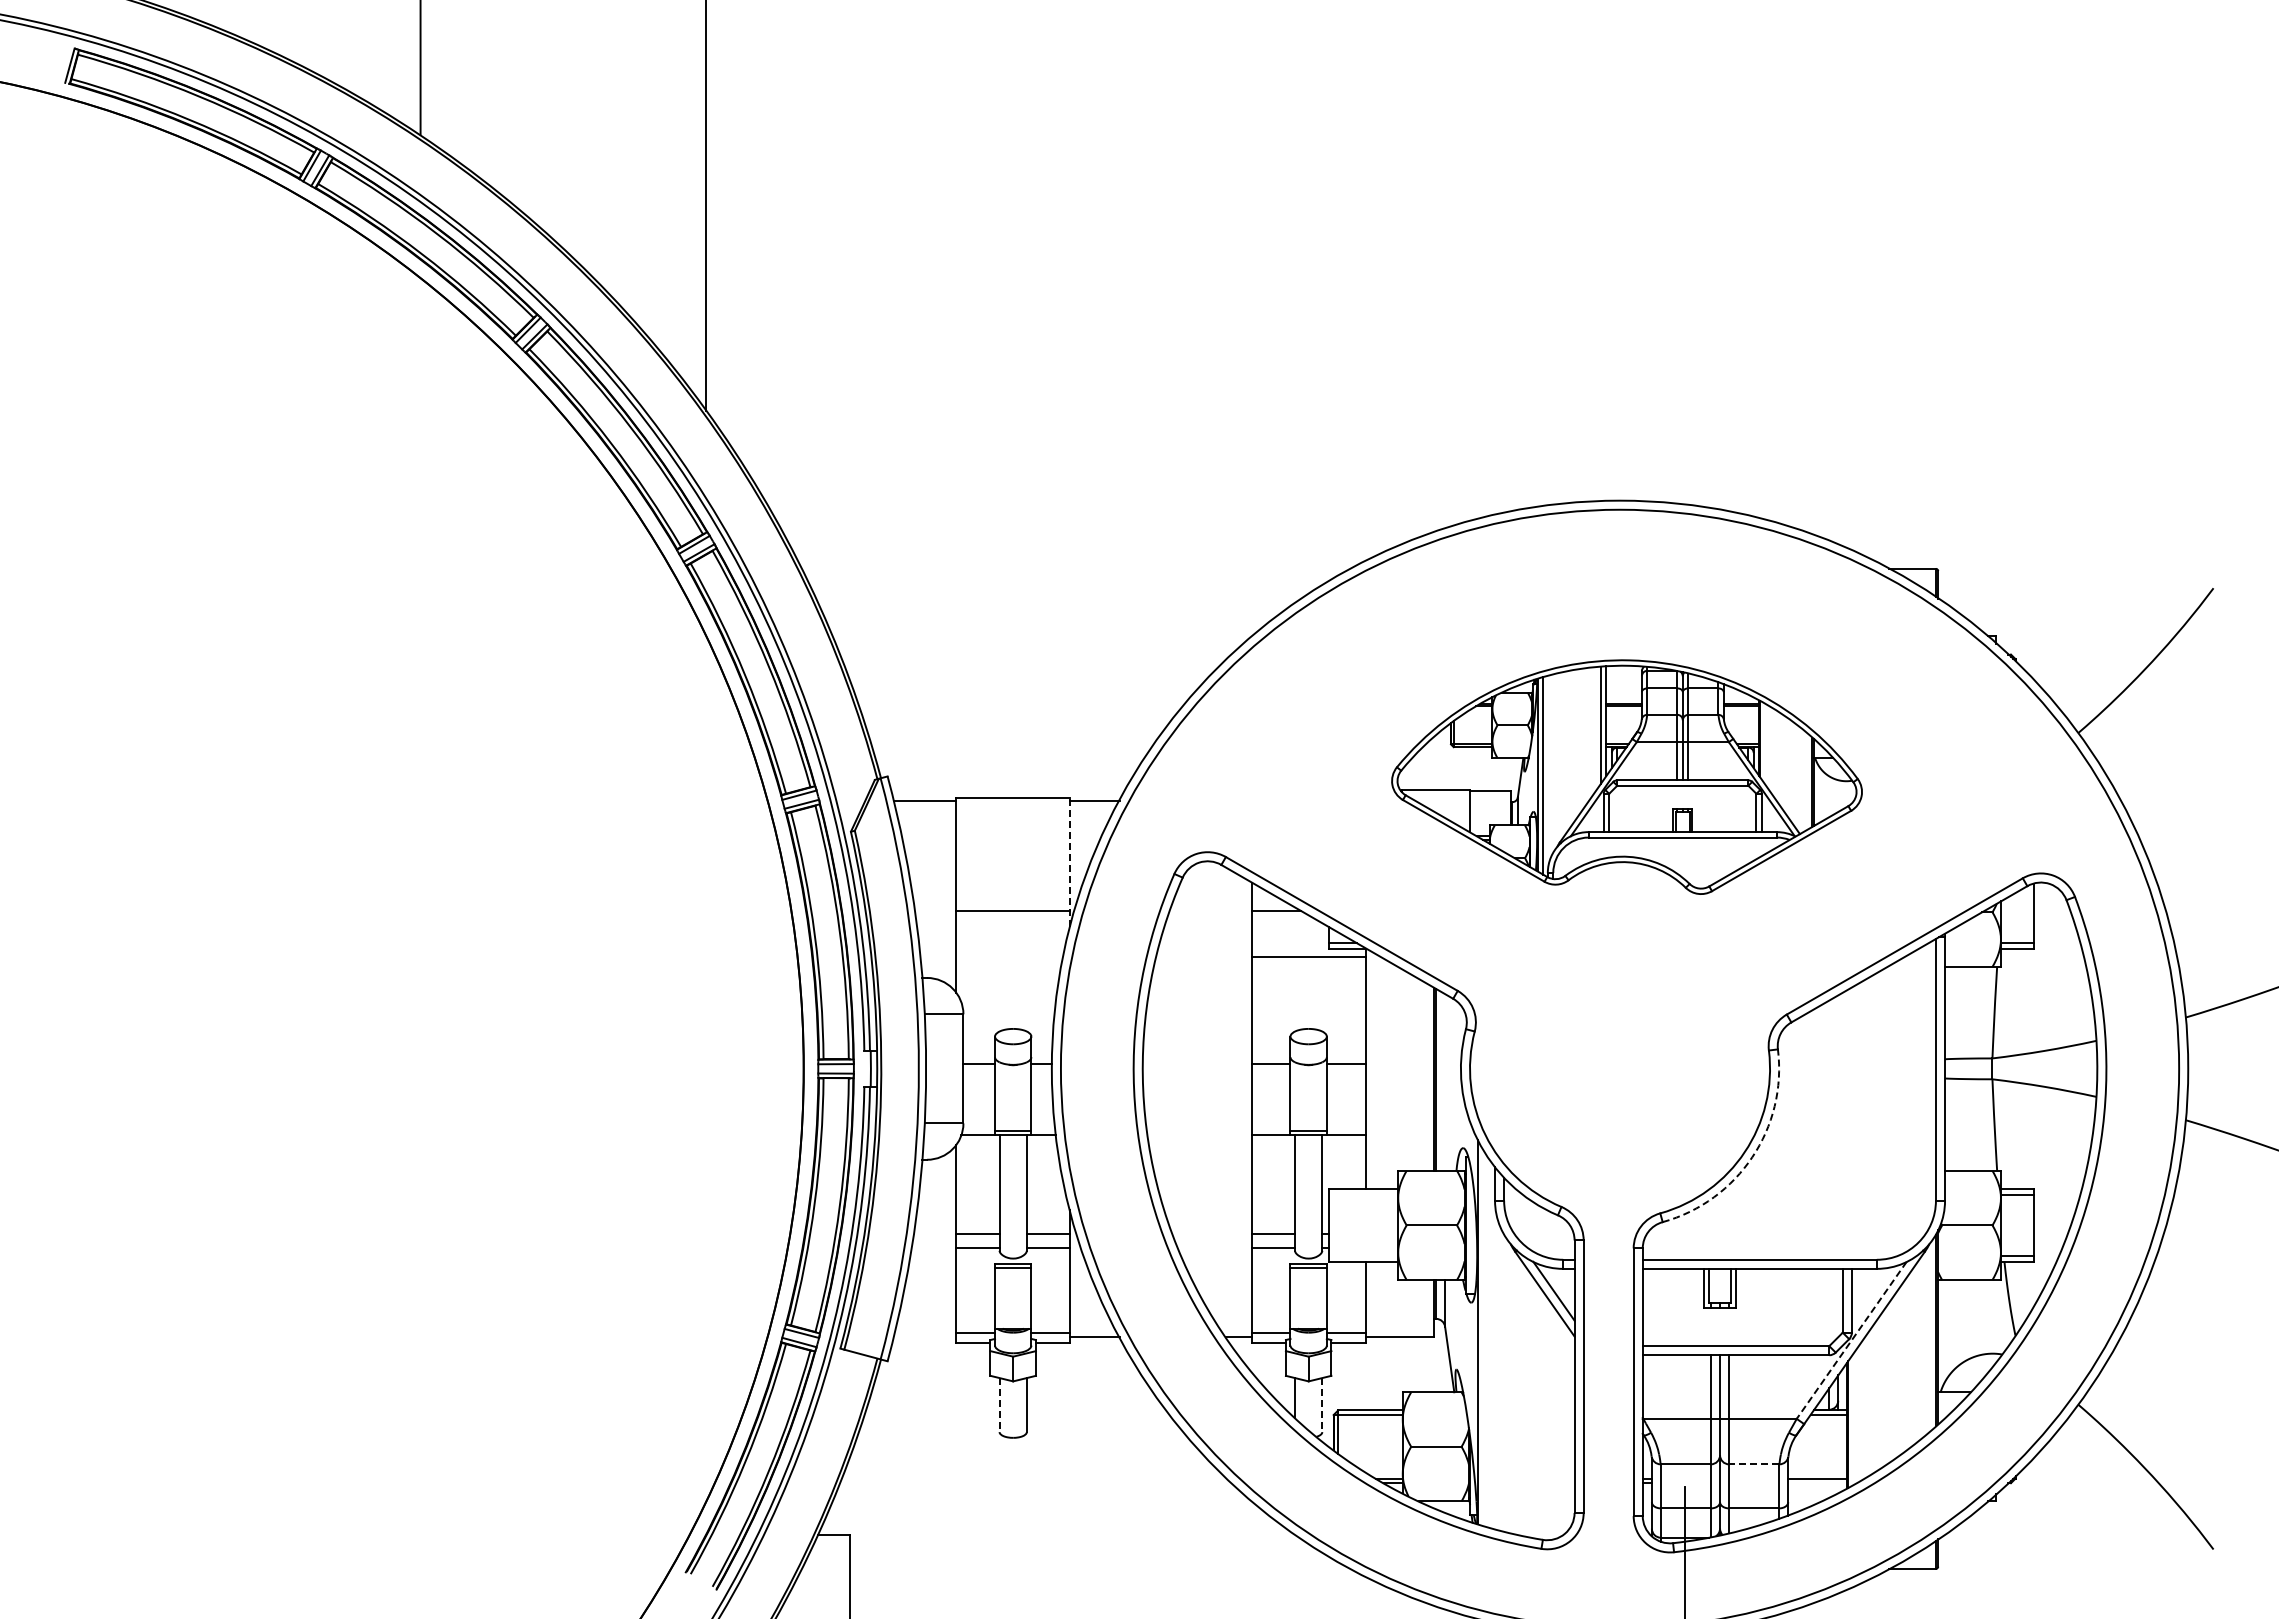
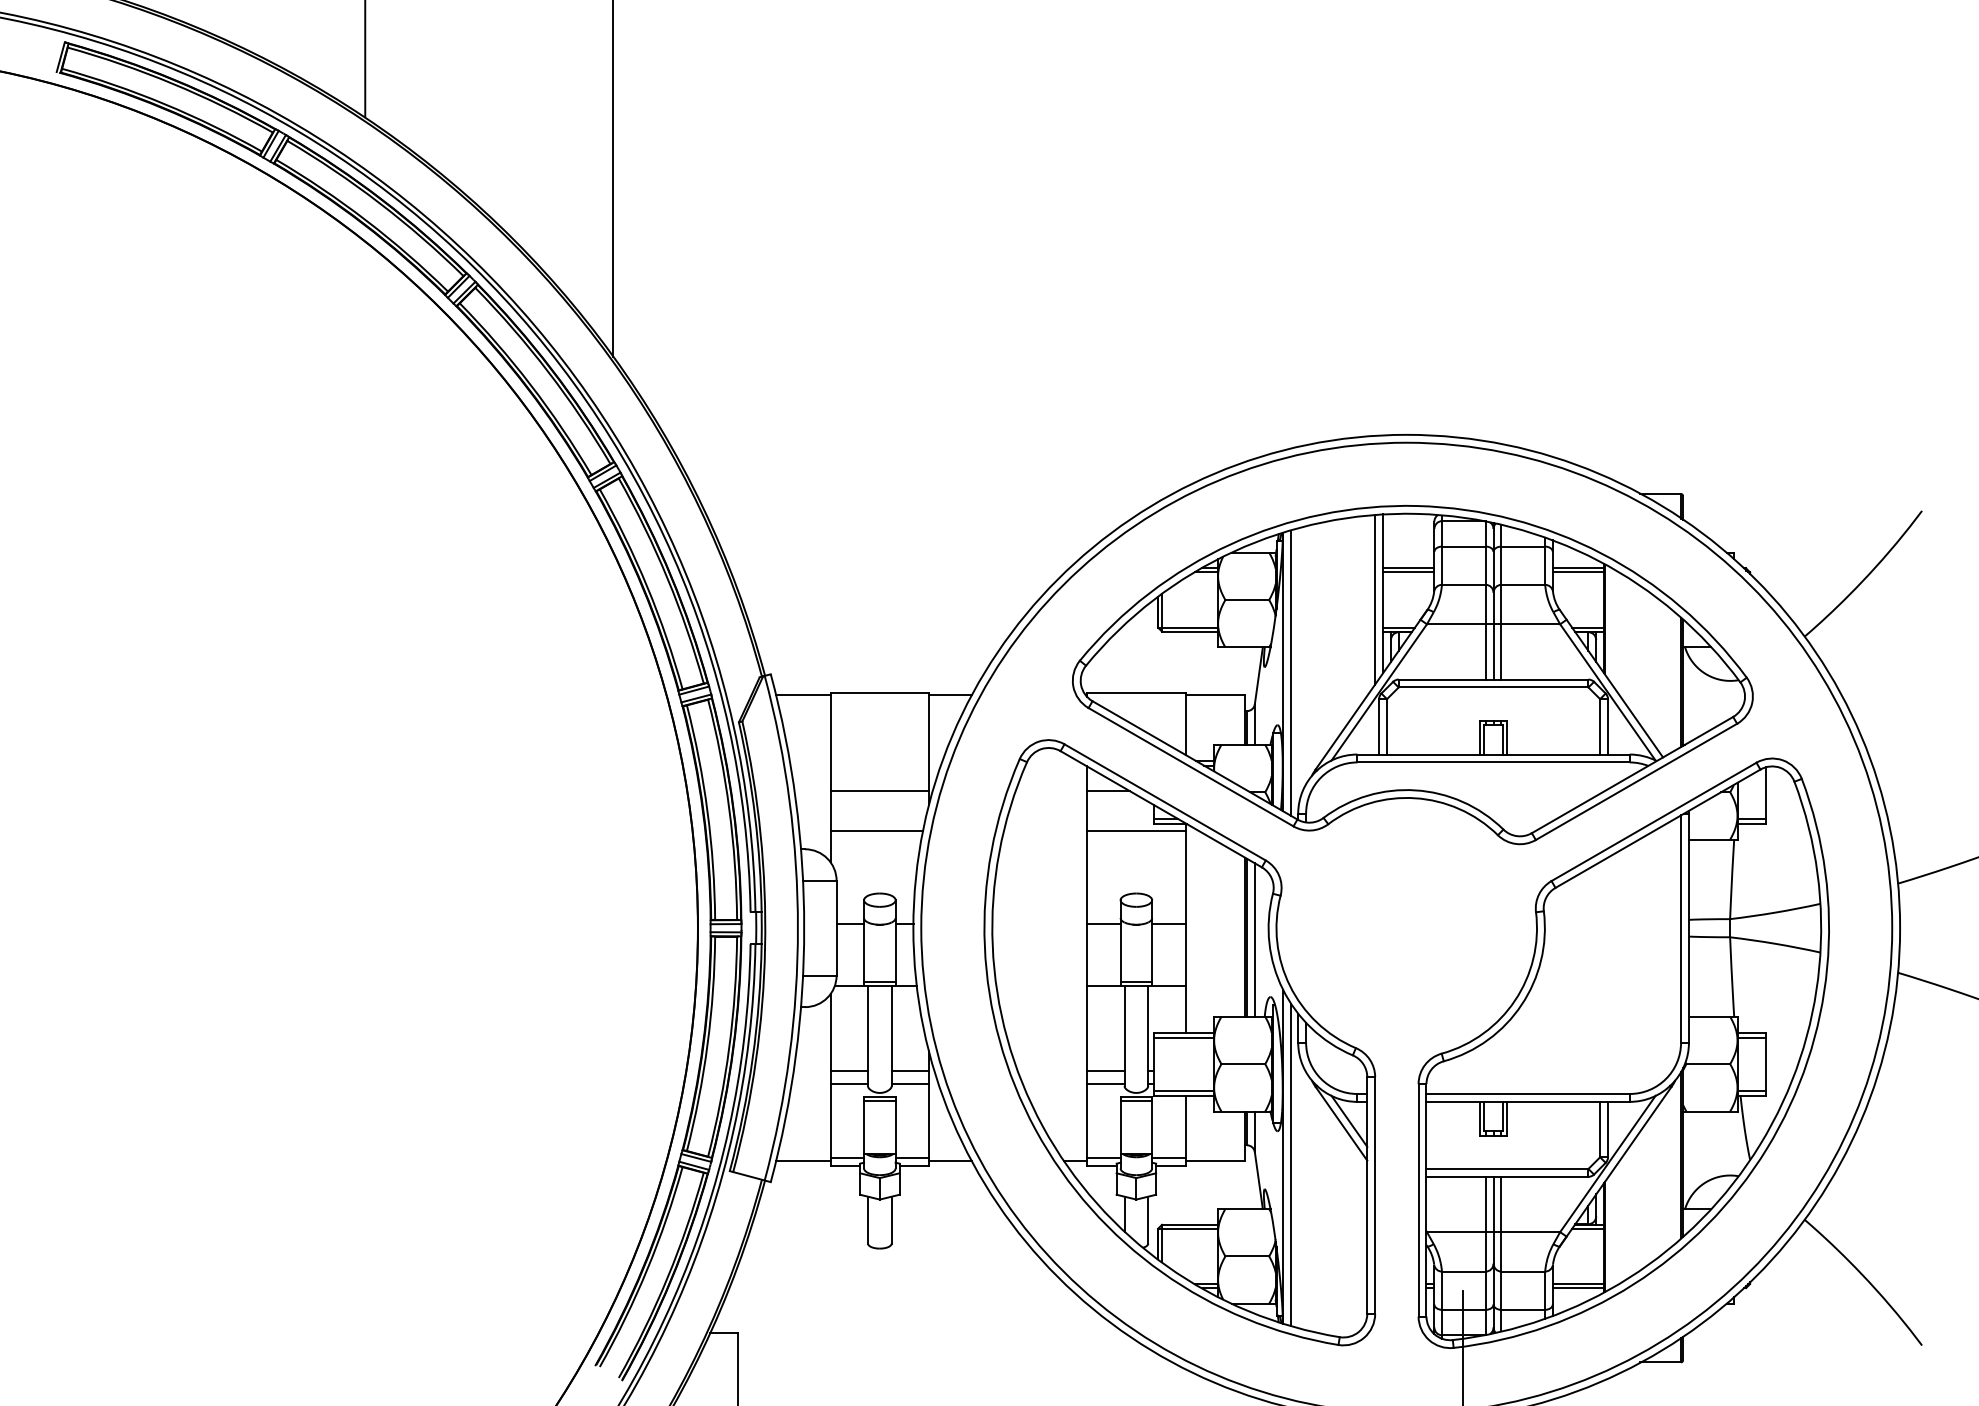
part: (1626, 776) -> (1412, 674), size x1.67
line: (1070, 862) -> (929, 749), dashed -> solid
line: (1009, 957) -> (876, 831), added
line: (1445, 1082) -> (1255, 940), added
arc: (1752, 1157) -> (1521, 1005), dashed -> solid
line: (1363, 1194) -> (1183, 1037), added
line: (1363, 1256) -> (1183, 1091), added
line: (924, 1337) -> (802, 1161), added
line: (1487, 1340) -> (1291, 1164), added
line: (1851, 1340) -> (1607, 1164), dashed -> solid
line: (999, 1405) -> (867, 1220), dashed -> solid
line: (1322, 1405) -> (1148, 1220), dashed -> solid
line: (1753, 1464) -> (1522, 1271), dashed -> solid
line: (1817, 1483) -> (1578, 1288), added

